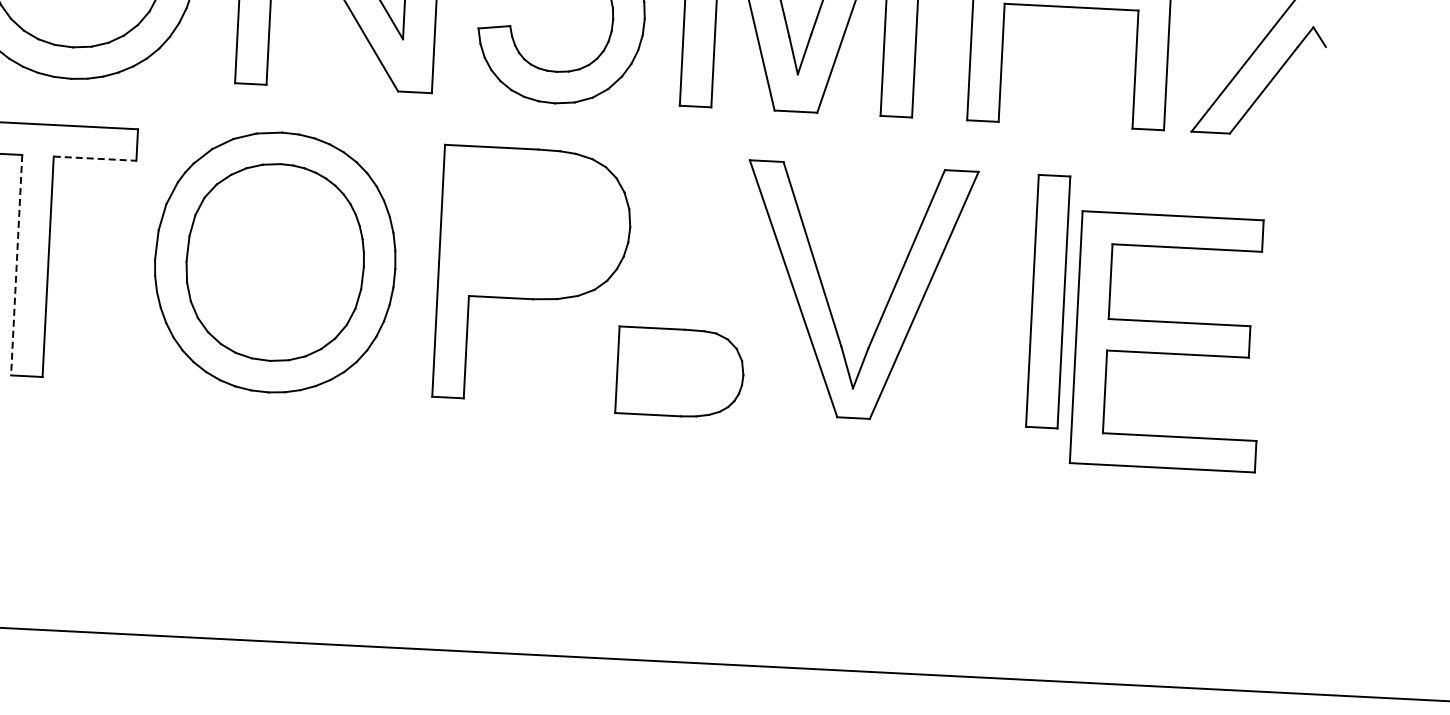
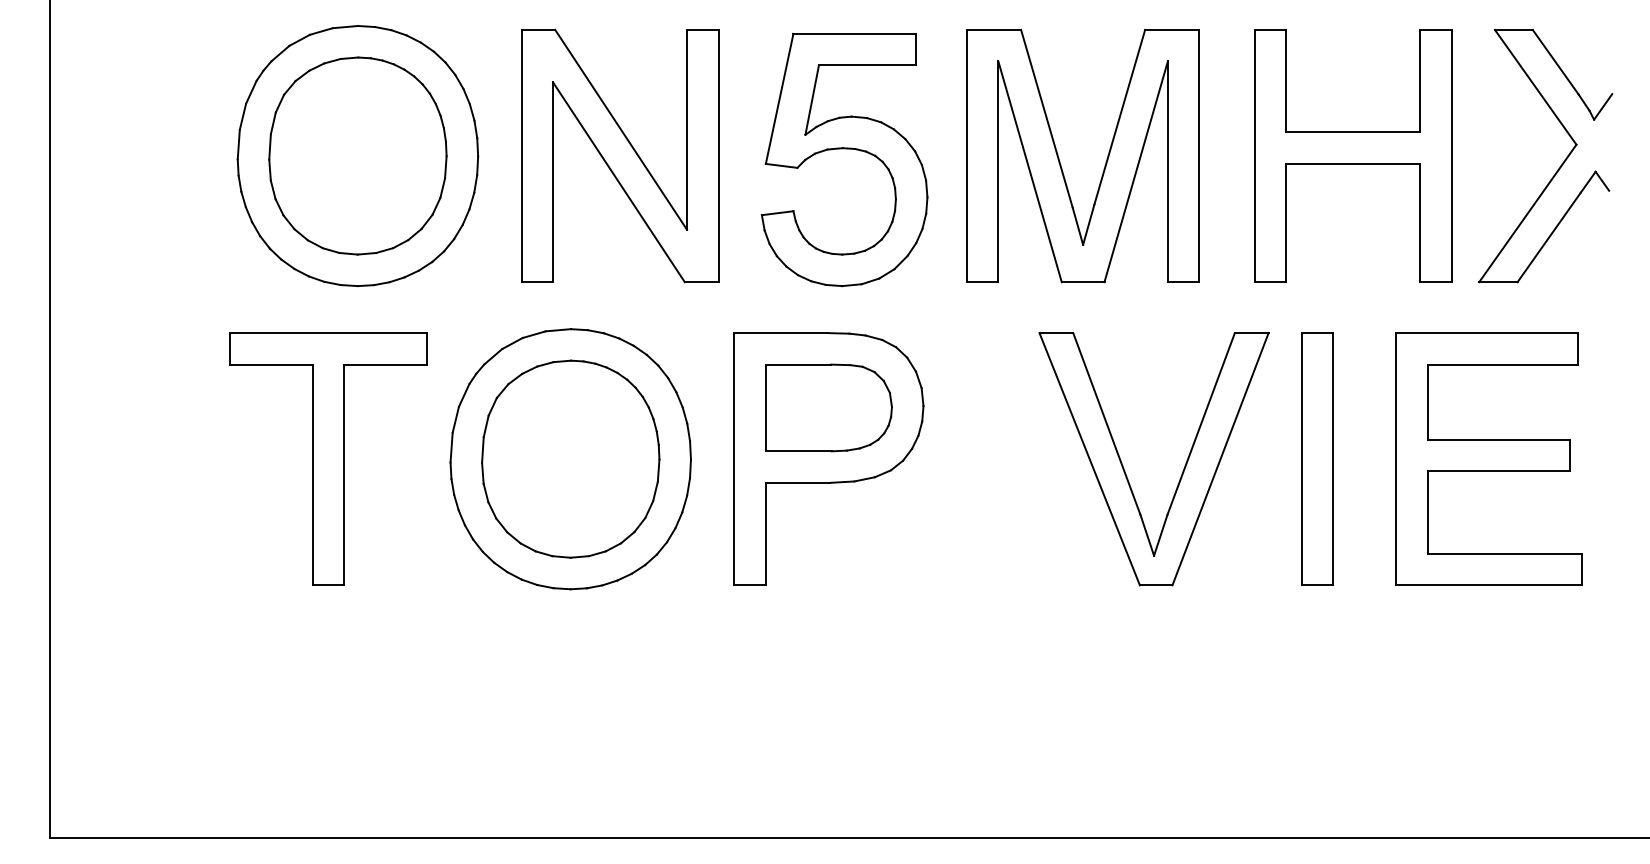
line: (96, 158) -> (386, 364), dashed -> solid
line: (16, 265) -> (312, 475), dashed -> solid
part: (1048, 300) -> (1317, 458), moved
part: (1168, 341) -> (1488, 458), moved
part: (679, 372) -> (828, 407), moved

